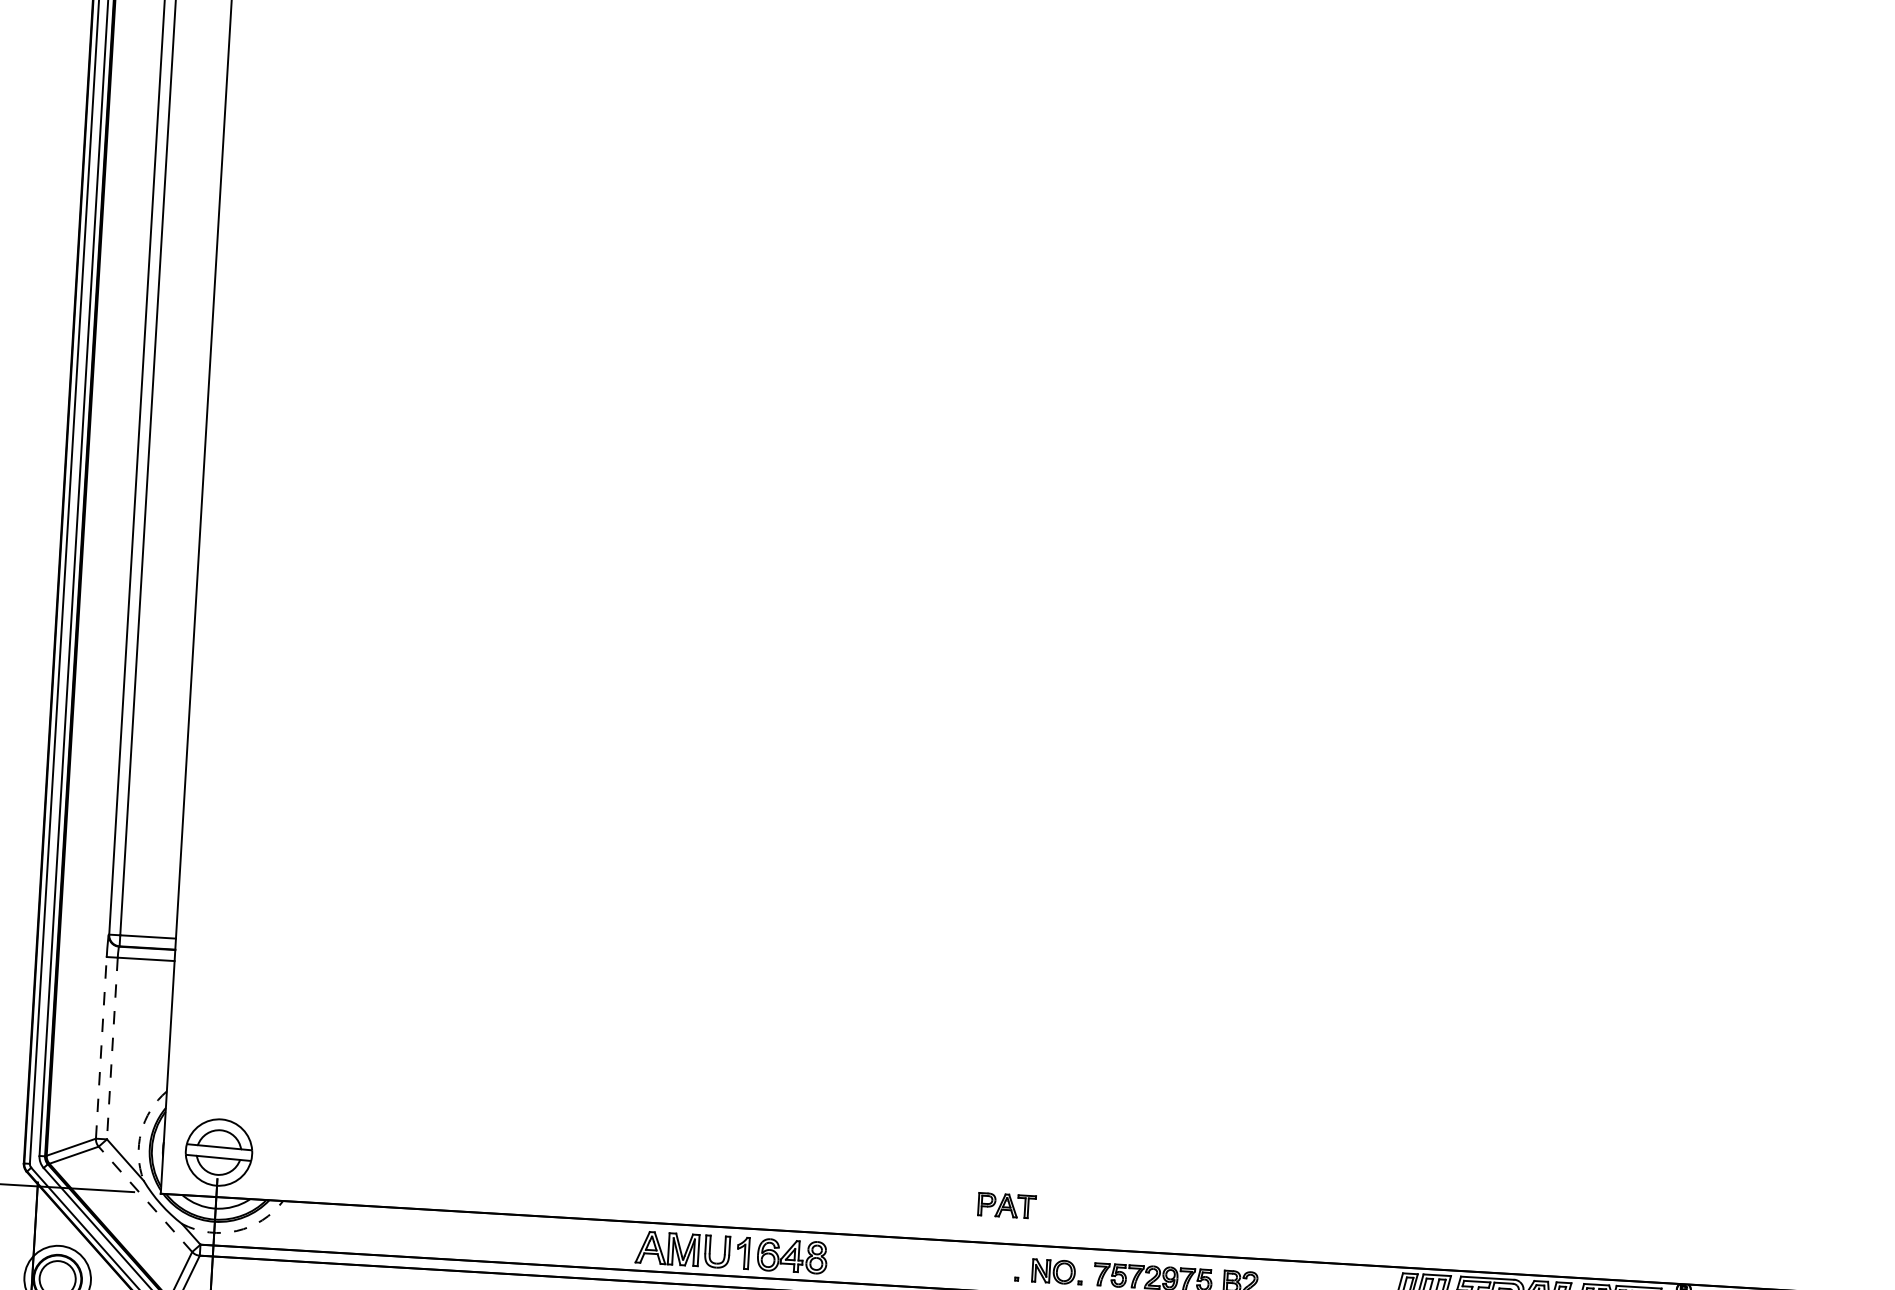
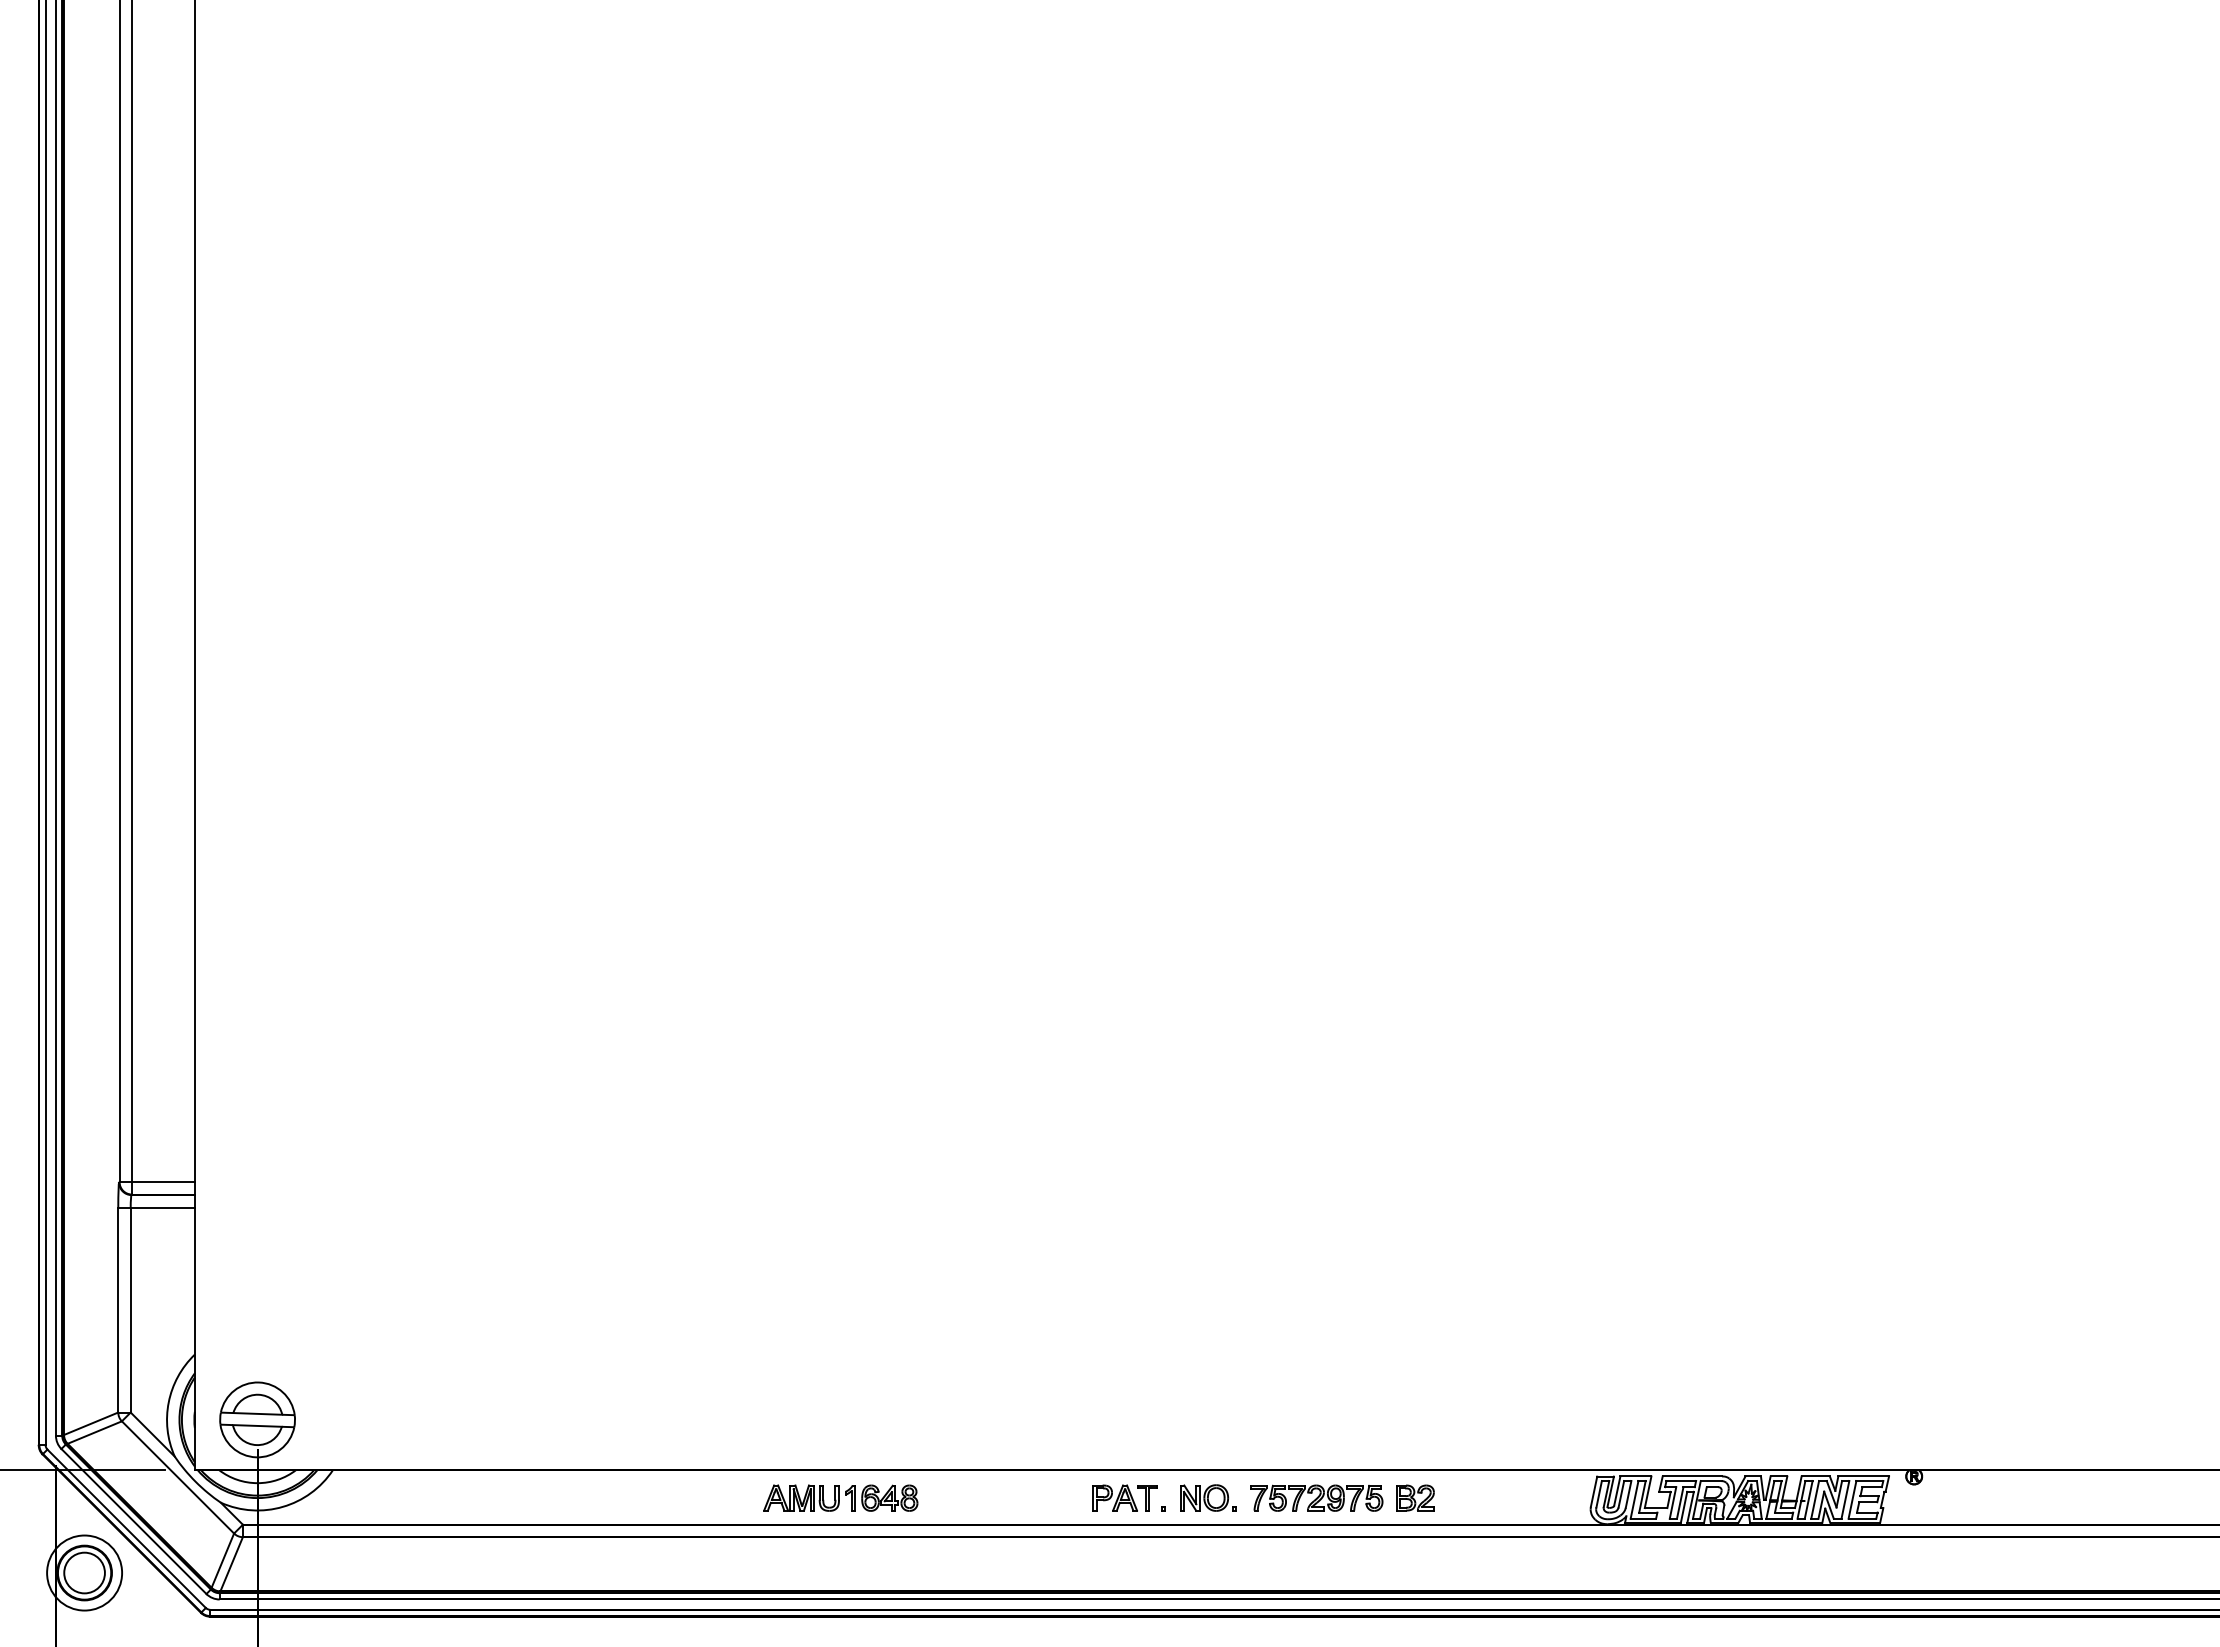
line: (101, 1048) -> (118, 1310), dashed -> solid
line: (112, 1048) -> (130, 1310), dashed -> solid
arc: (140, 1132) -> (168, 1402), dashed -> solid
line: (145, 1199) -> (177, 1477), dashed -> solid
part: (1006, 1205) -> (1124, 1497), moved
arc: (236, 1230) -> (282, 1506), dashed -> solid
part: (731, 1251) -> (840, 1497), size x0.71

